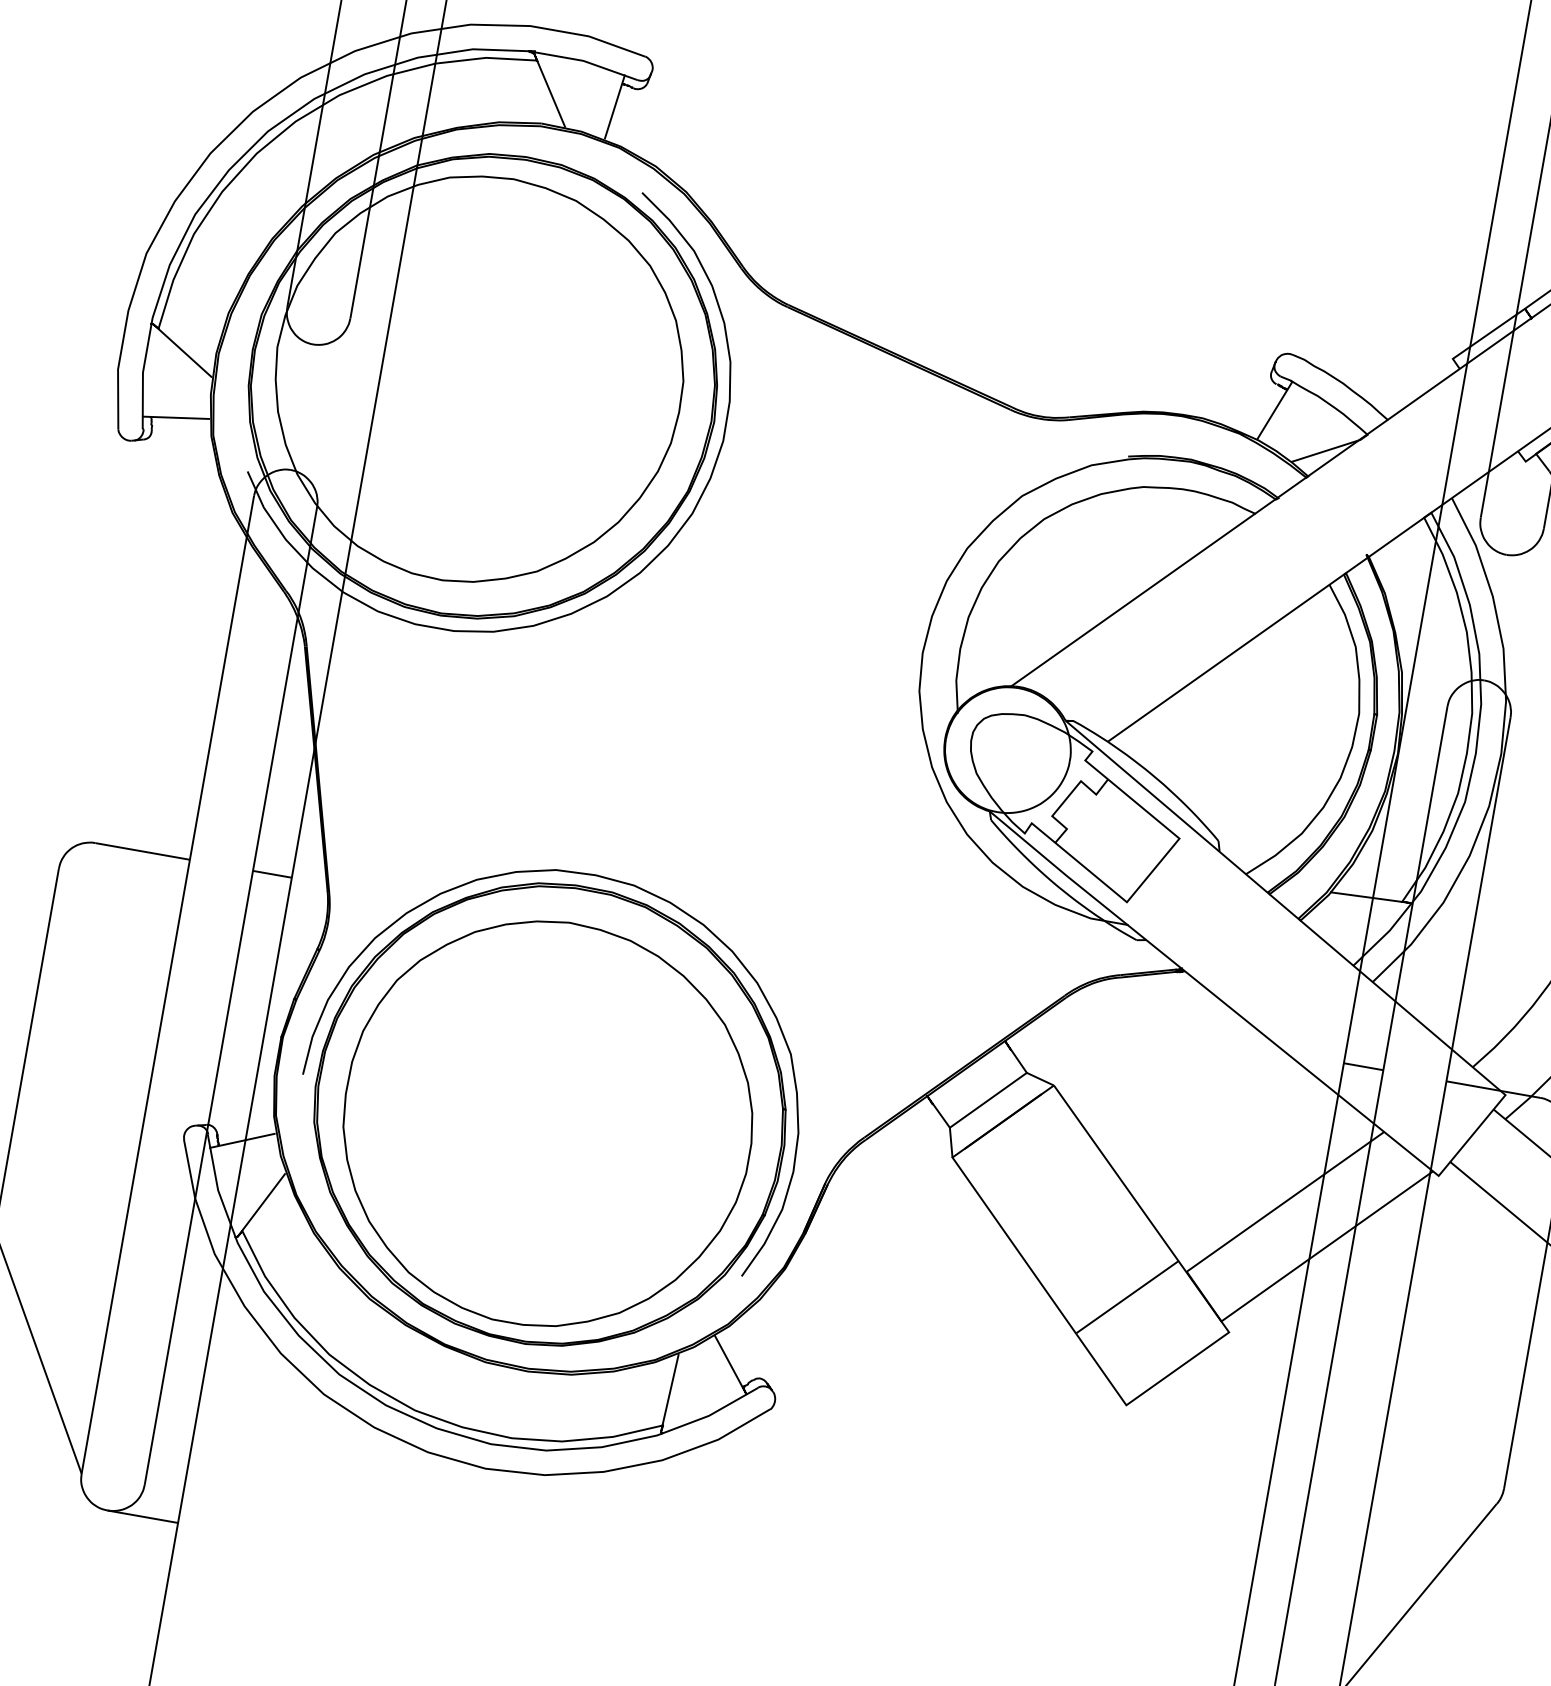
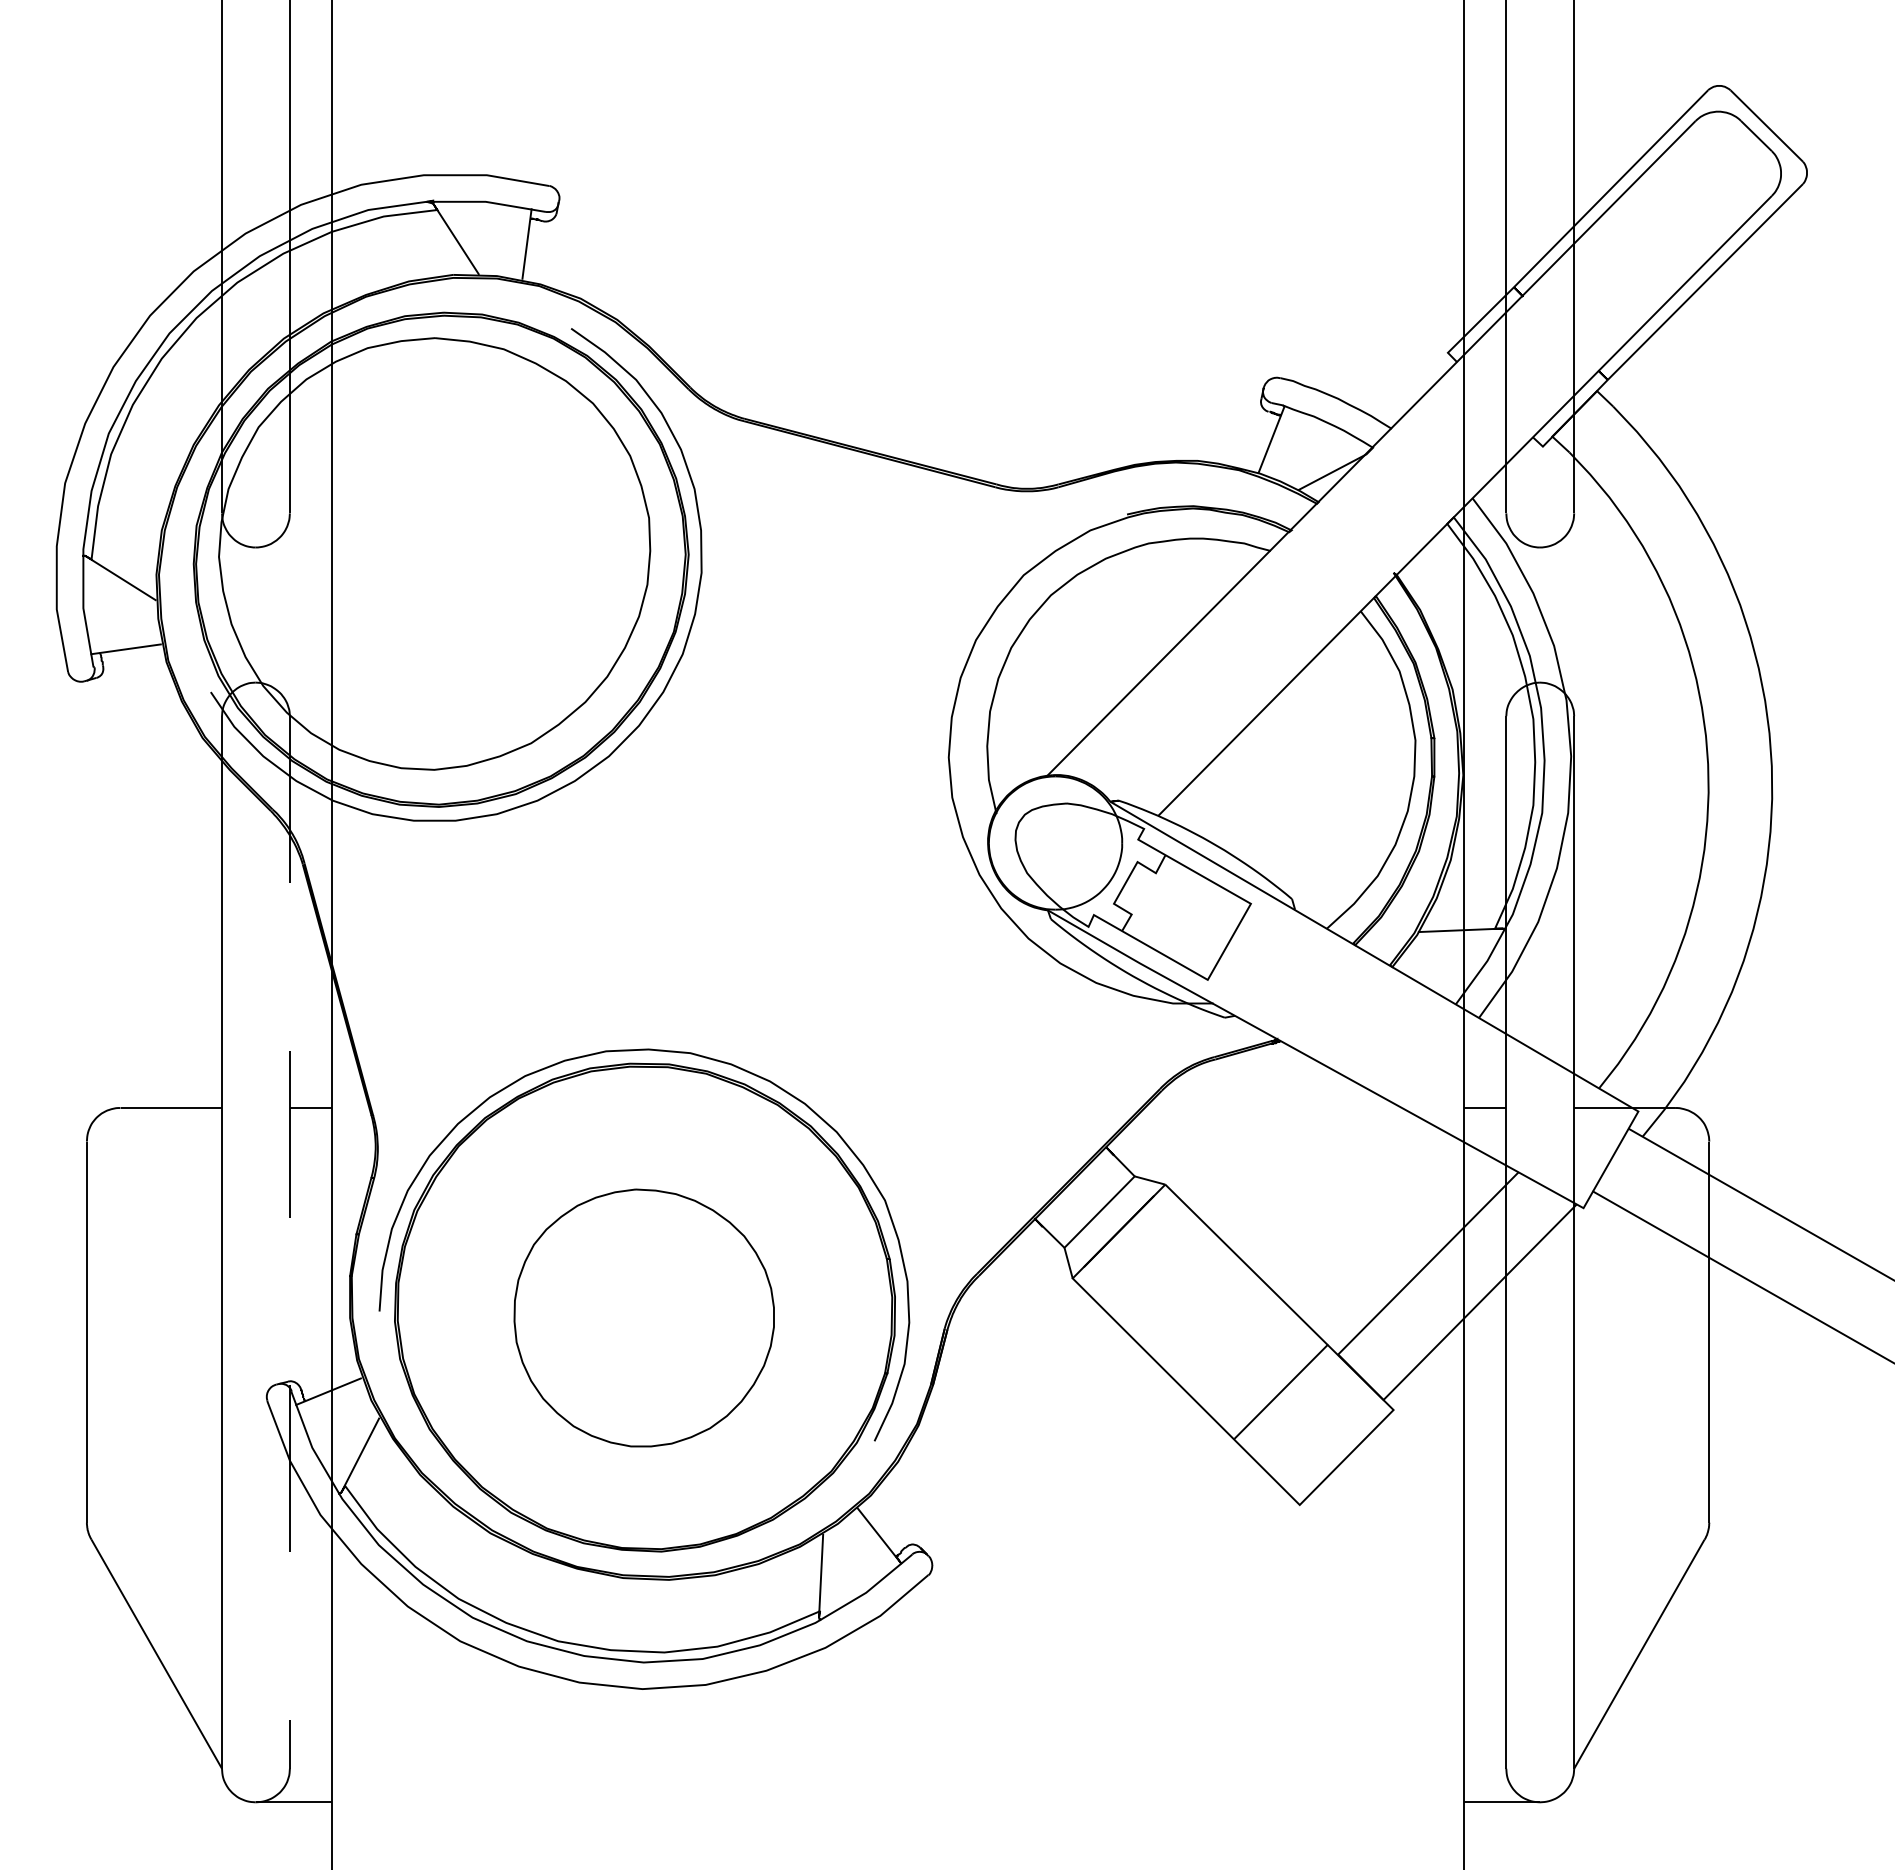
line: (230, 995) -> (289, 1242), solid -> dashed
part: (548, 1123) -> (644, 1317), size x0.6

